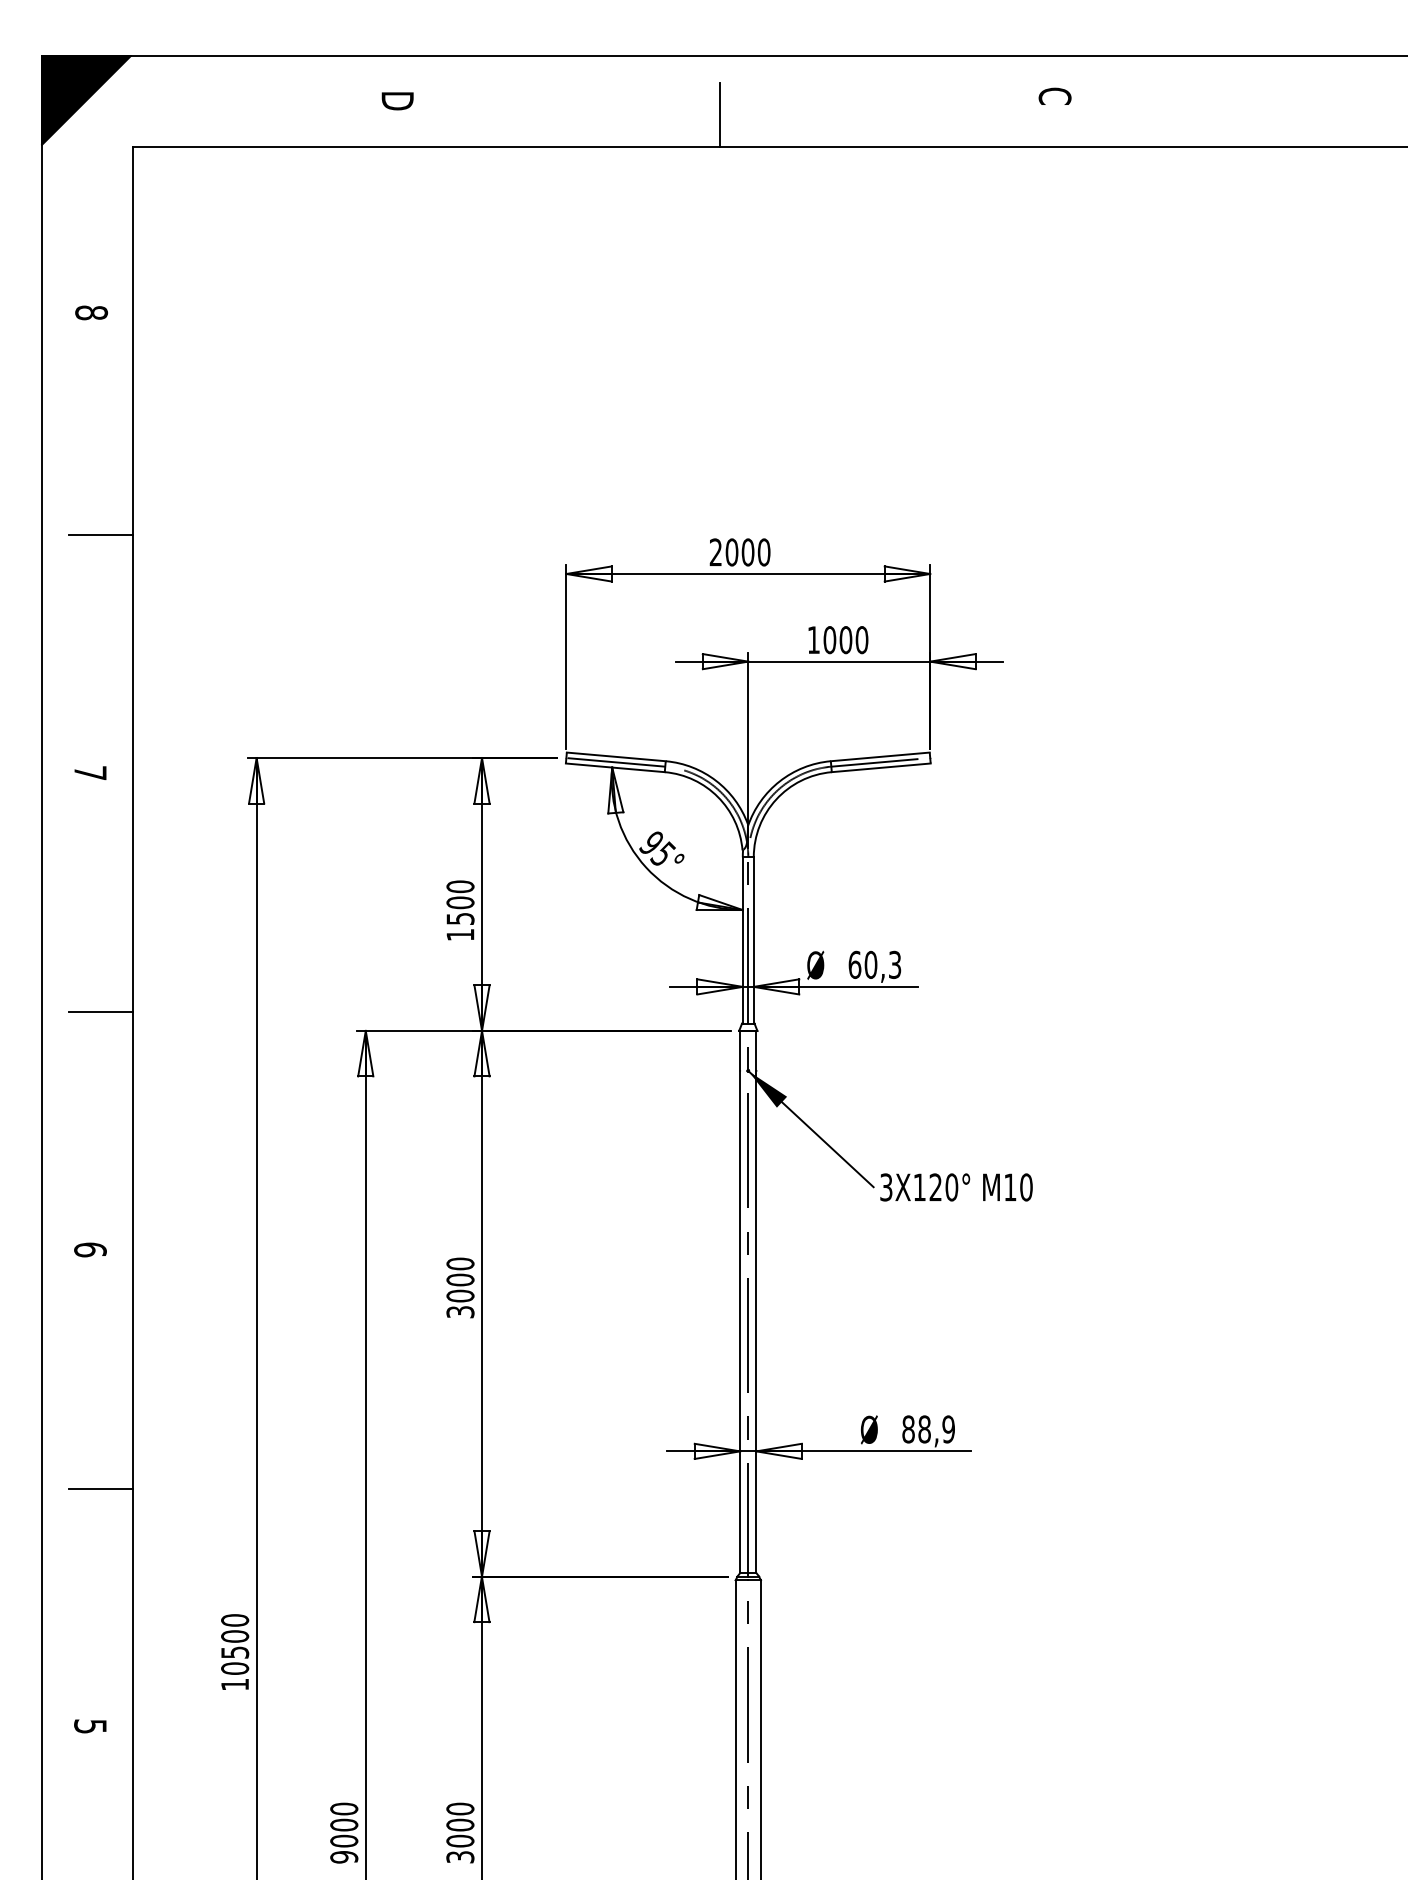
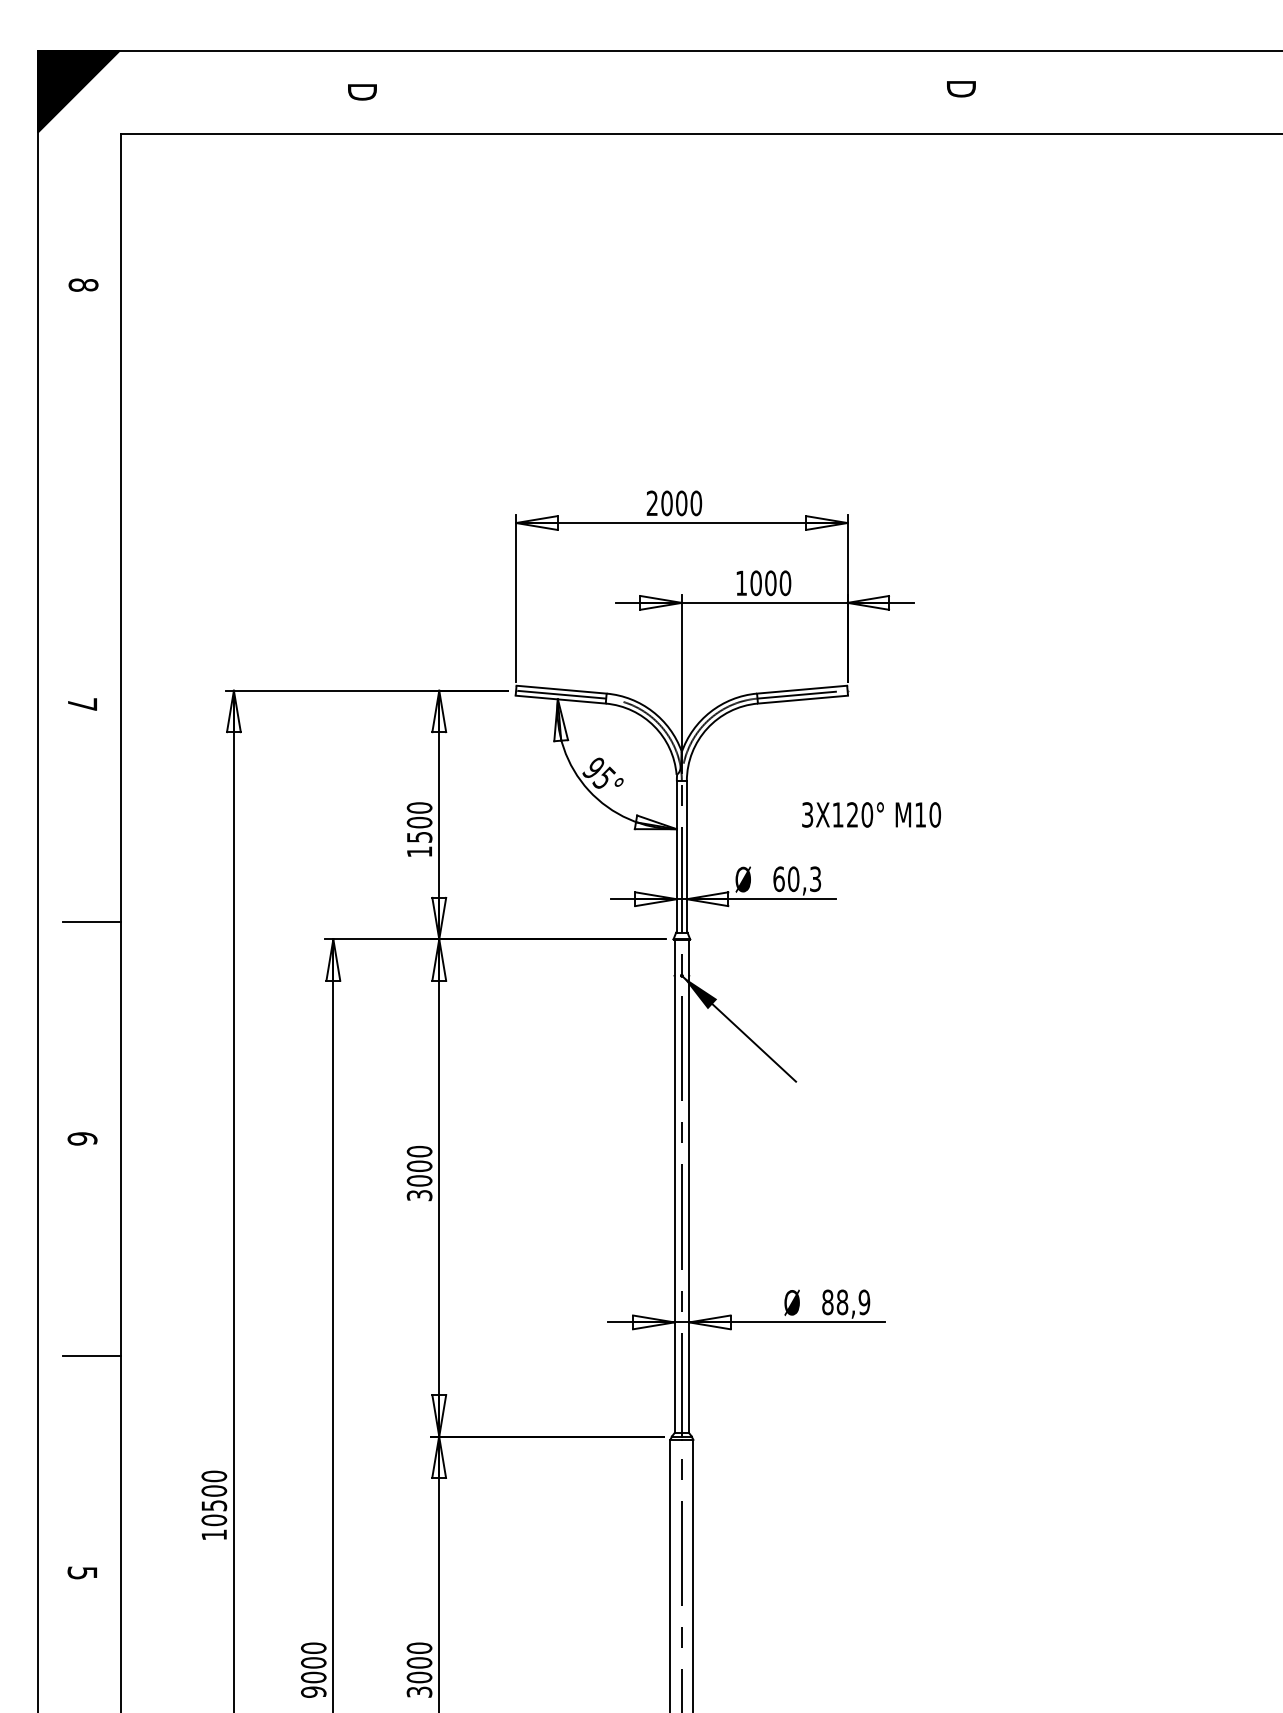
text: (1055, 97) -> (961, 88), C -> D
line: (719, 115) -> (655, 105), removed
line: (101, 534) -> (92, 487), removed
text: (956, 1186) -> (871, 814), moved

